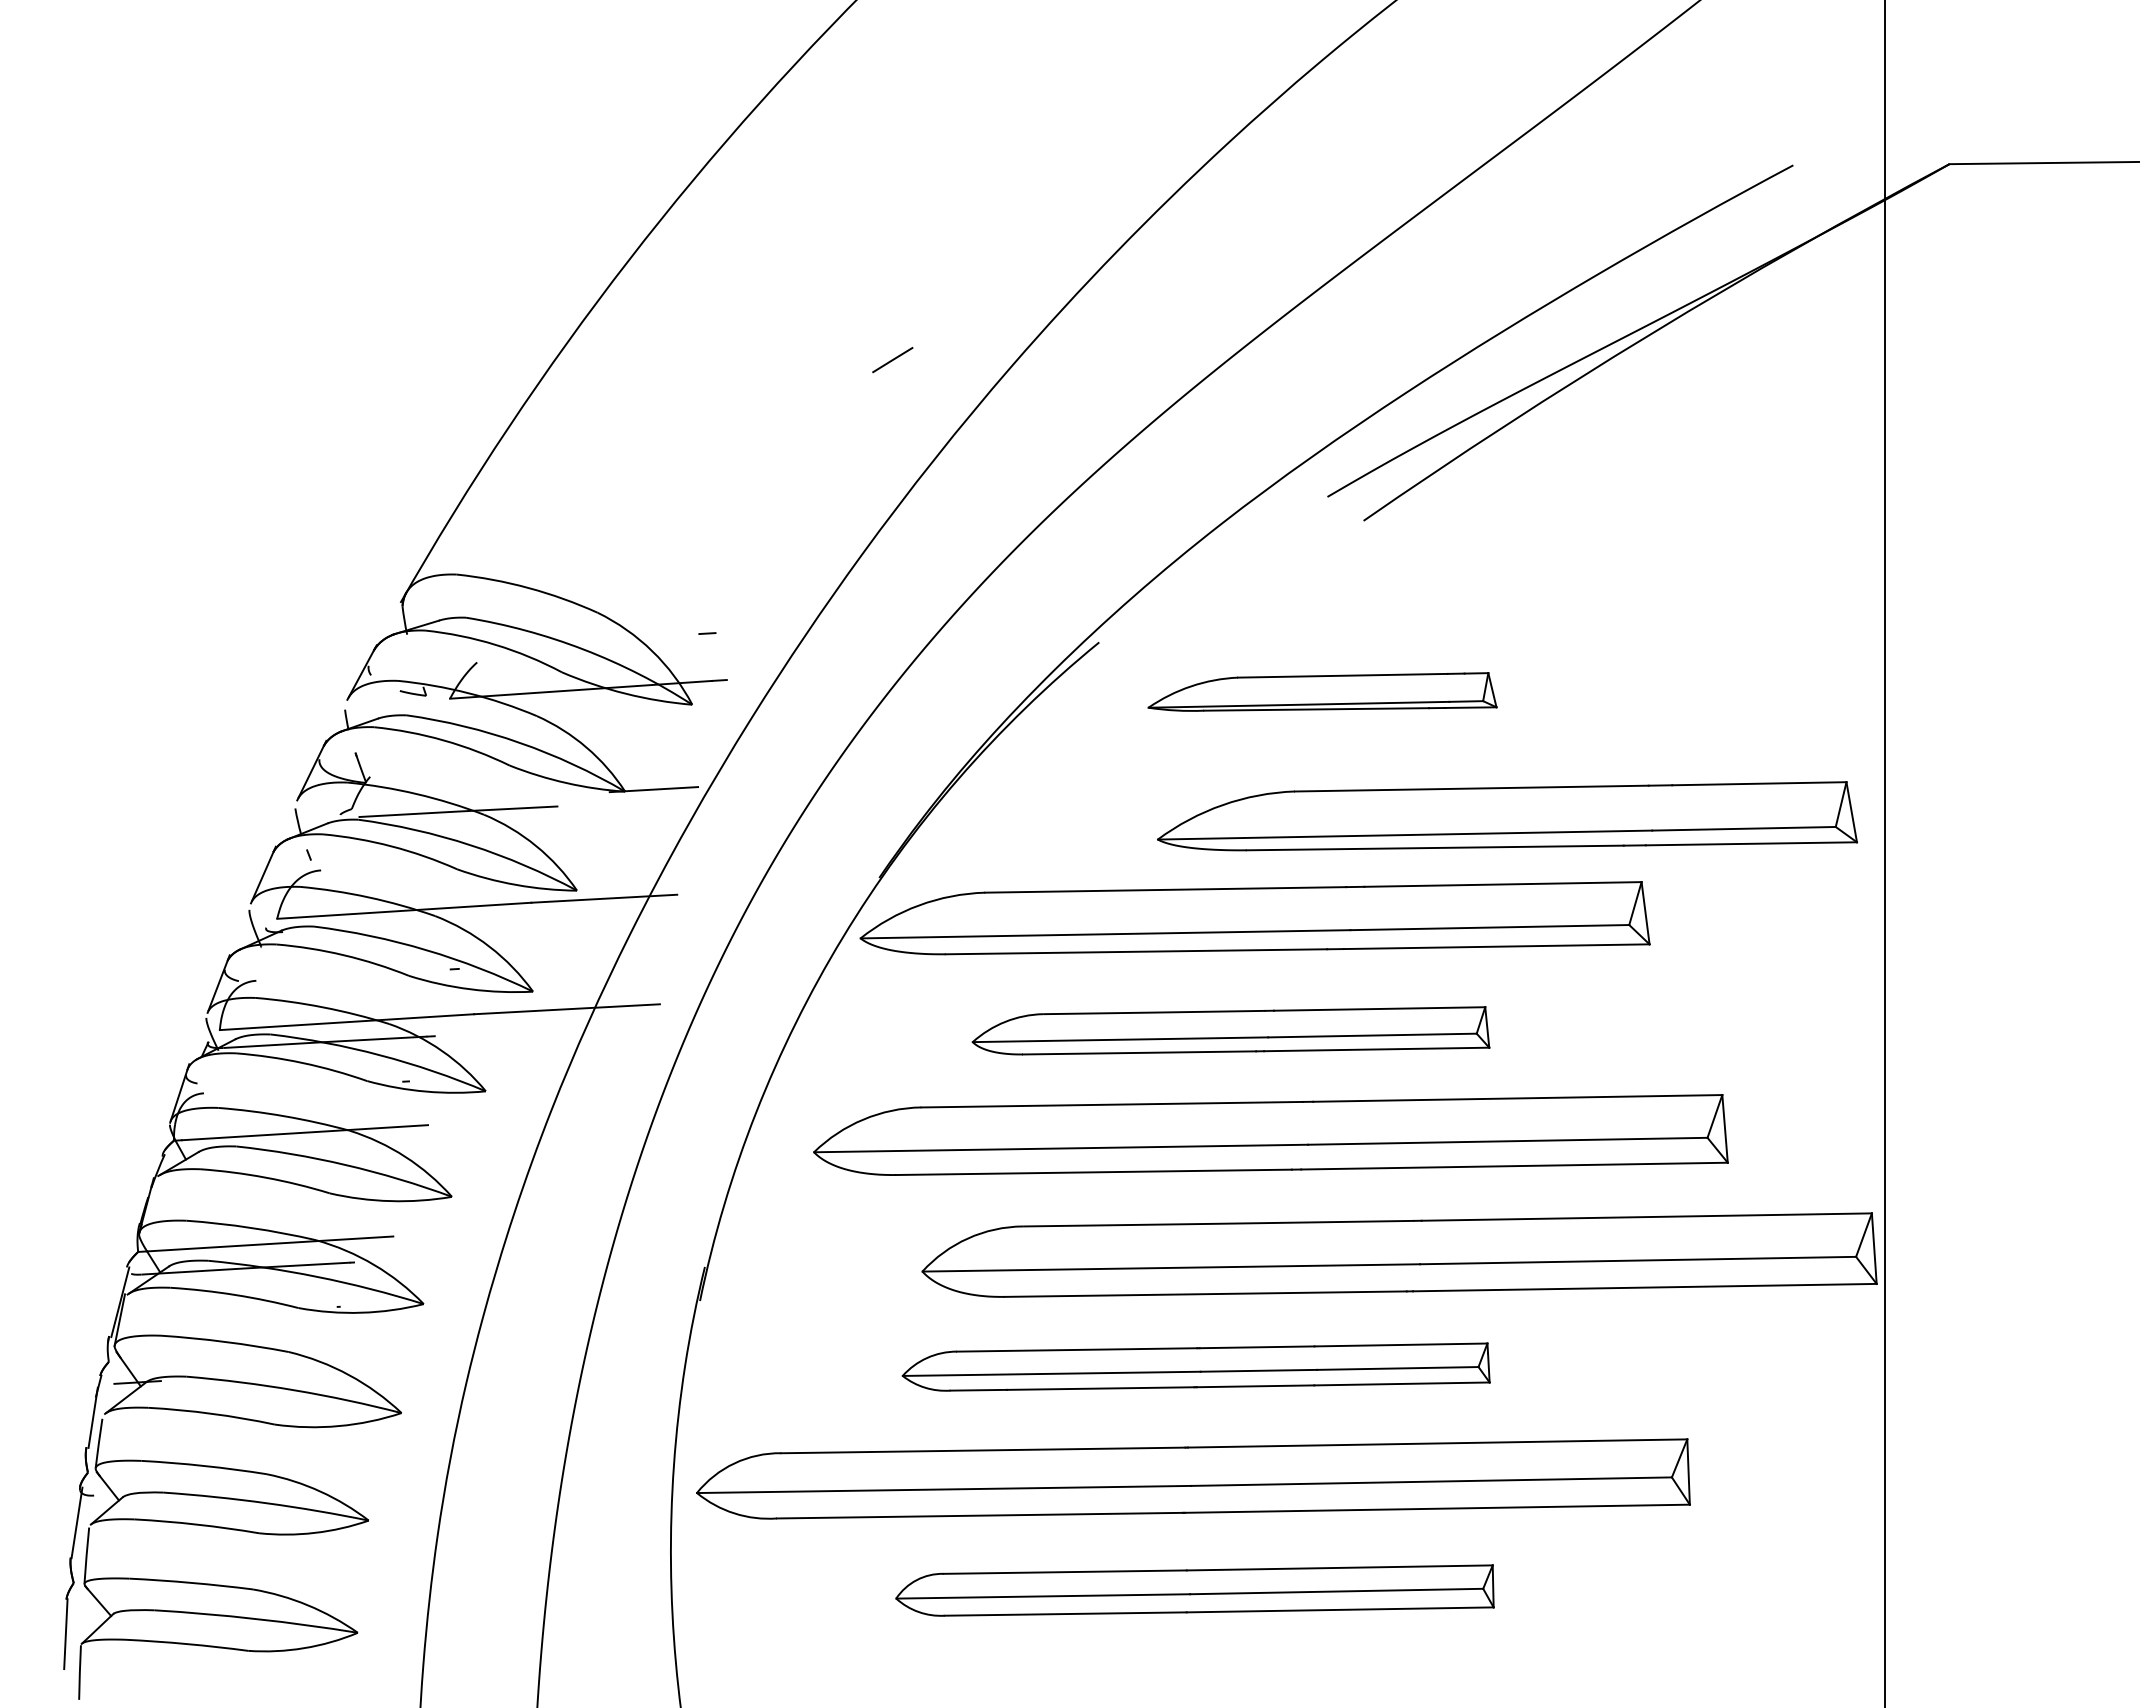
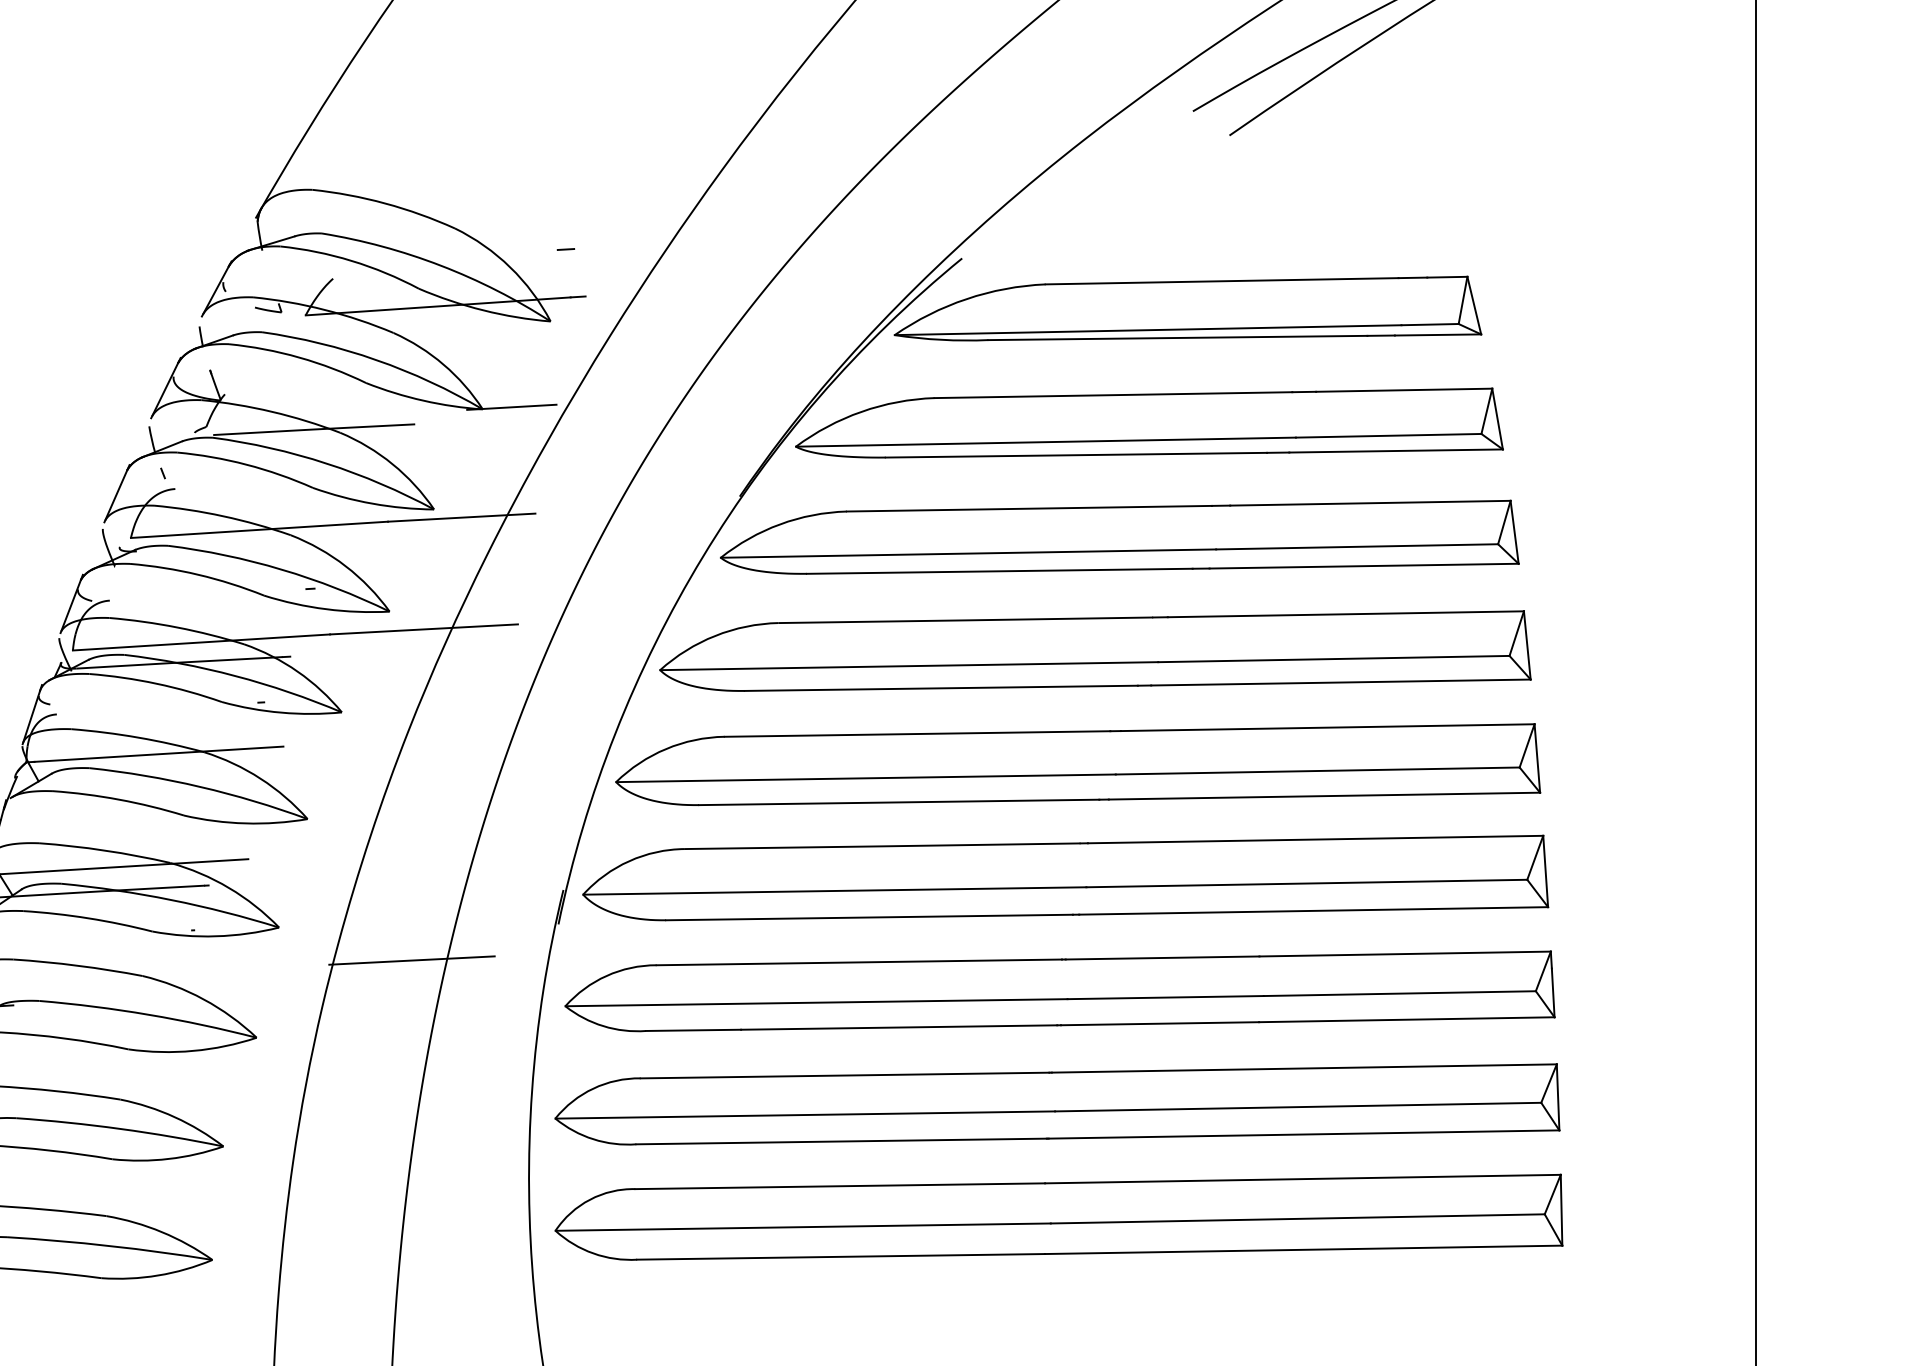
part: (1322, 691) -> (1187, 308), size x1.67
part: (1507, 816) -> (1149, 423), moved
part: (1230, 1030) -> (1094, 650), size x1.67
part: (1270, 1134) -> (1077, 764), moved
part: (1399, 1254) -> (1065, 877), moved
line: (554, 1336) -> (411, 960), added
part: (1196, 1366) -> (1060, 990), size x1.67
part: (1194, 1590) -> (1058, 1217), size x1.67

